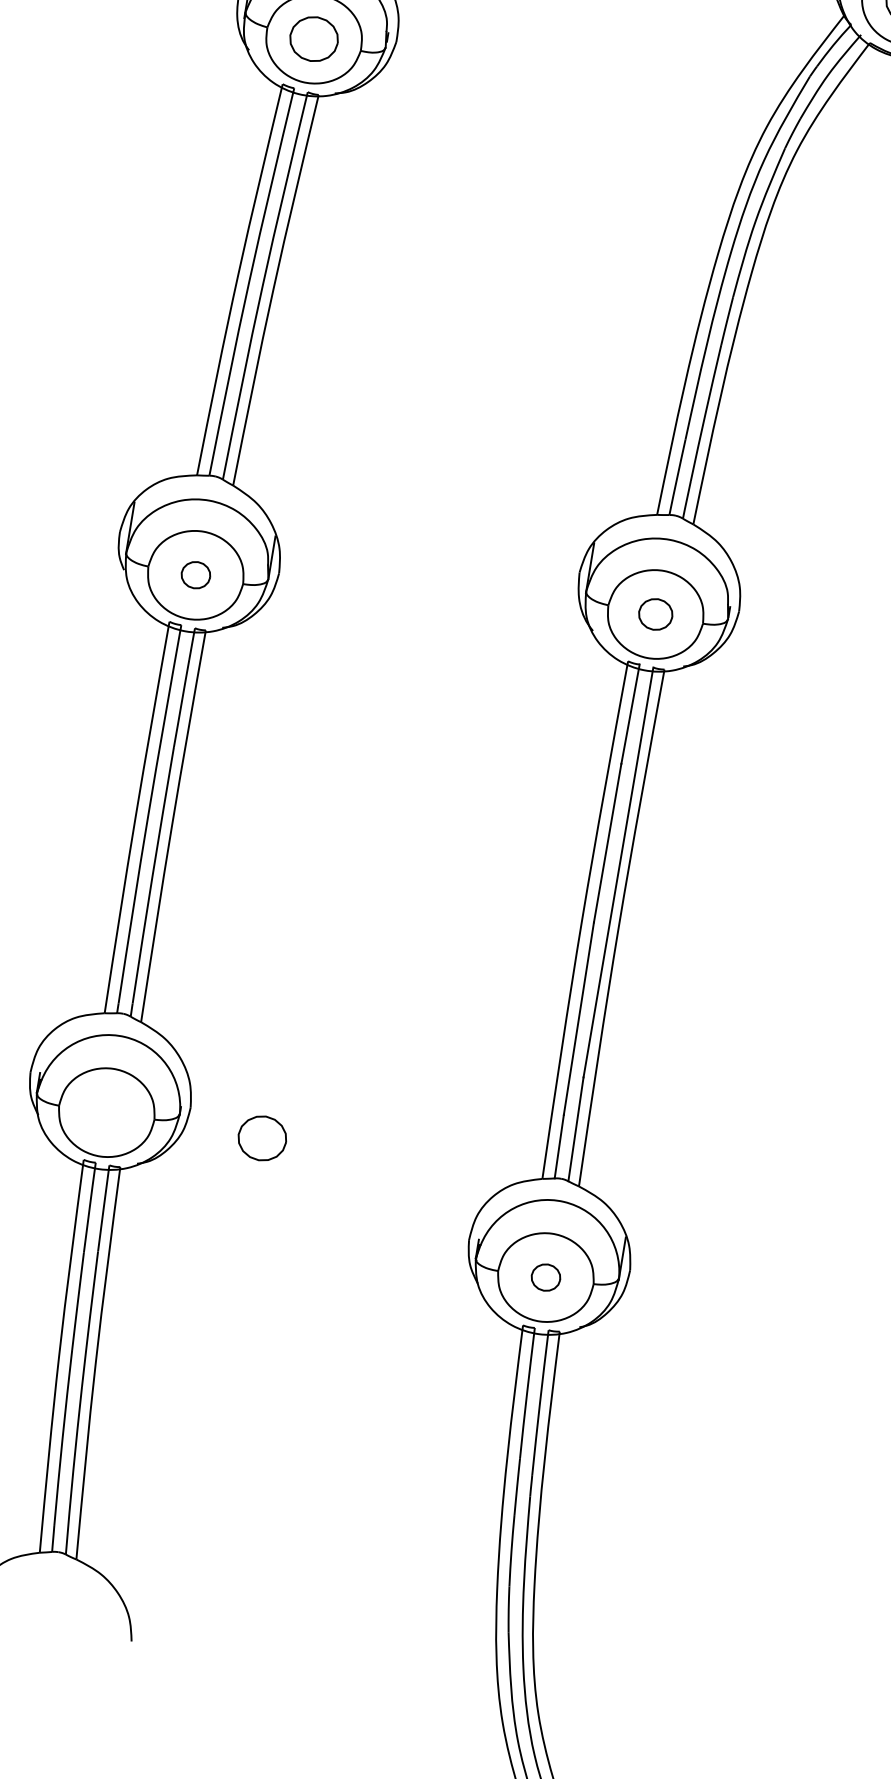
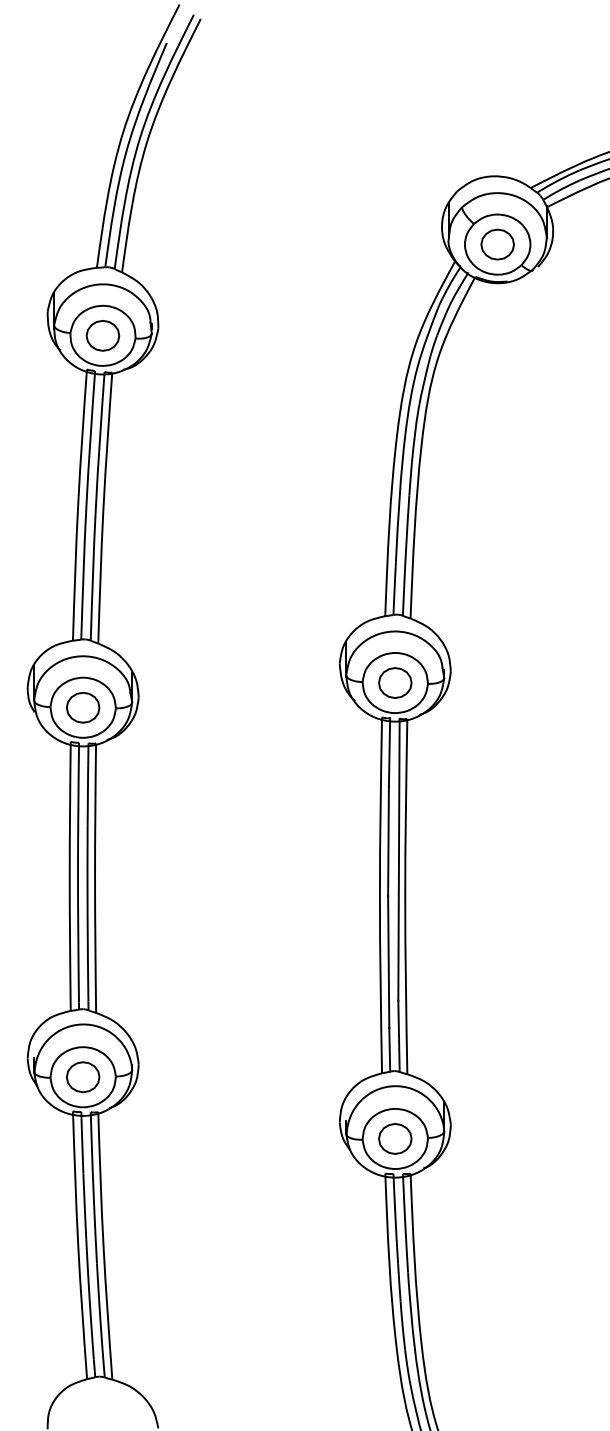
part: (196, 575) -> (83, 707), size x1.67
part: (656, 613) -> (395, 682), size x1.43
part: (262, 1138) -> (83, 1077), moved
part: (546, 1276) -> (395, 1138), size x1.67

